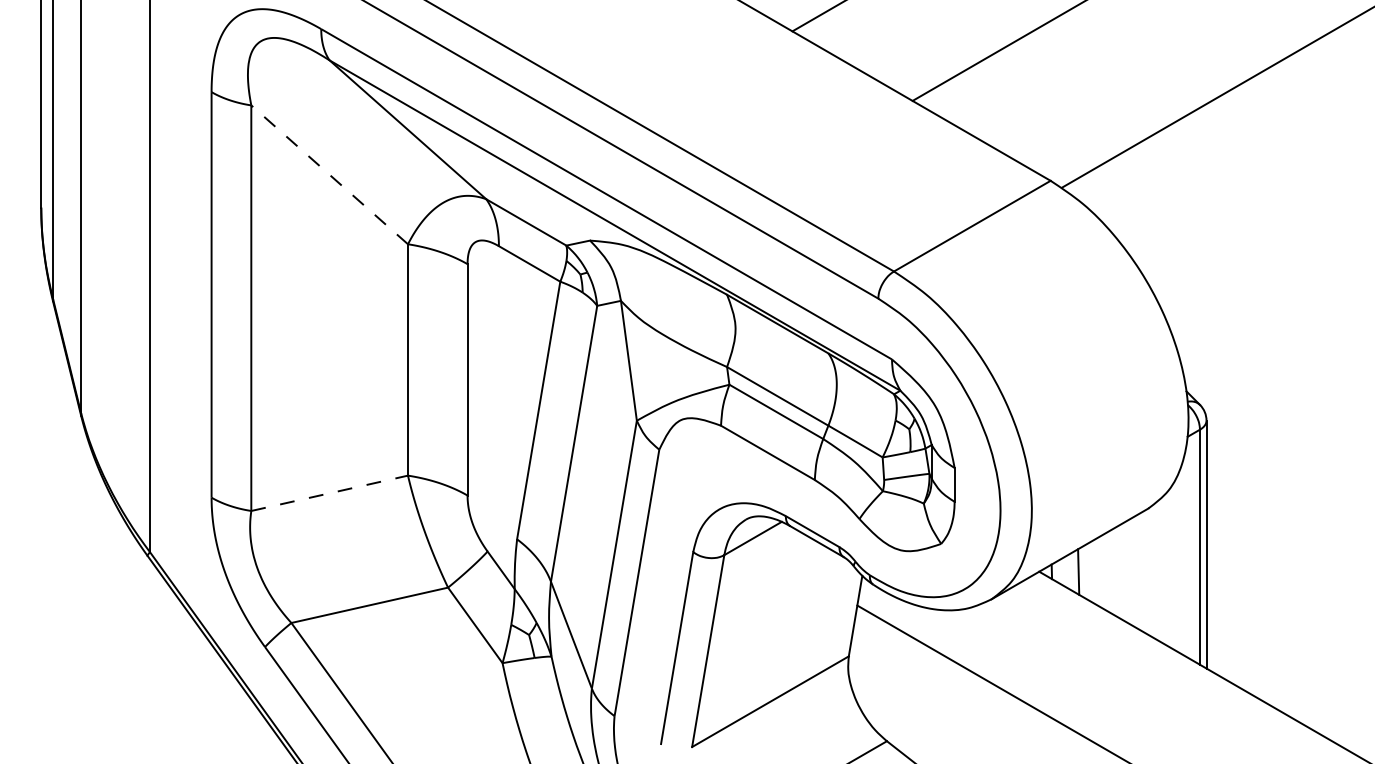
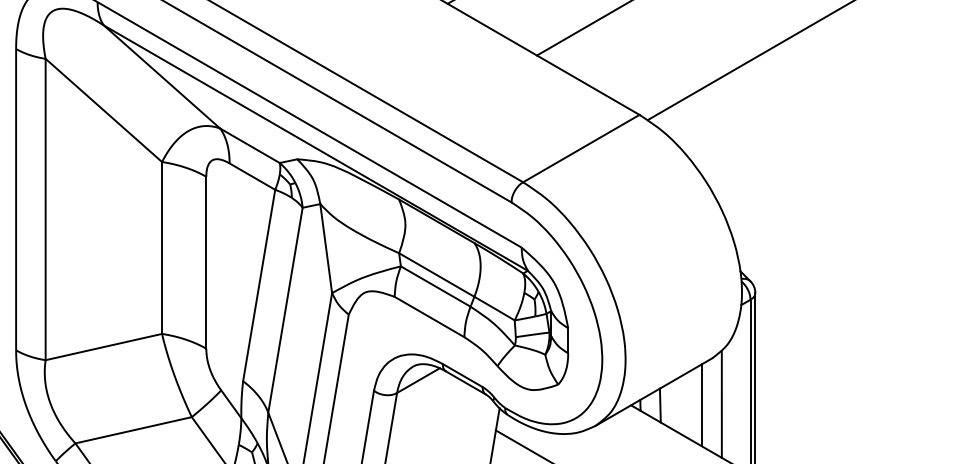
line: (329, 174) -> (103, 110), dashed -> solid
line: (330, 493) -> (104, 347), dashed -> solid
line: (1161, 570) -> (721, 404), added
line: (1134, 571) -> (701, 405), added

